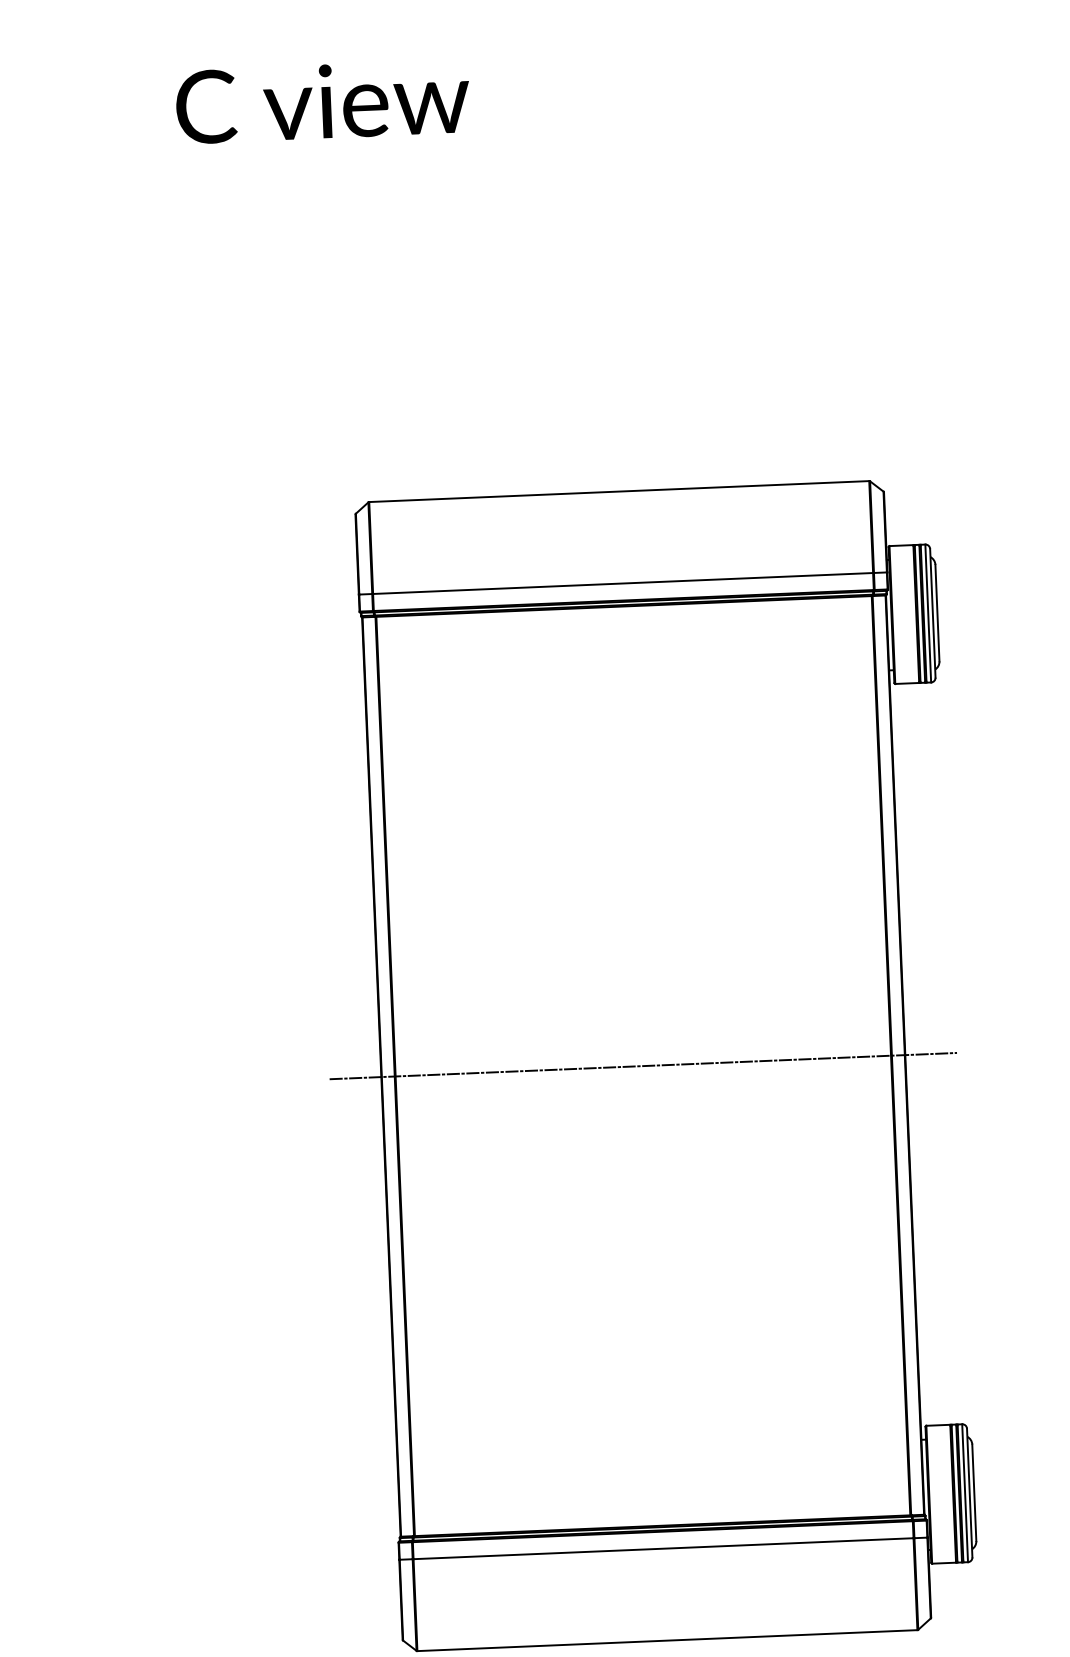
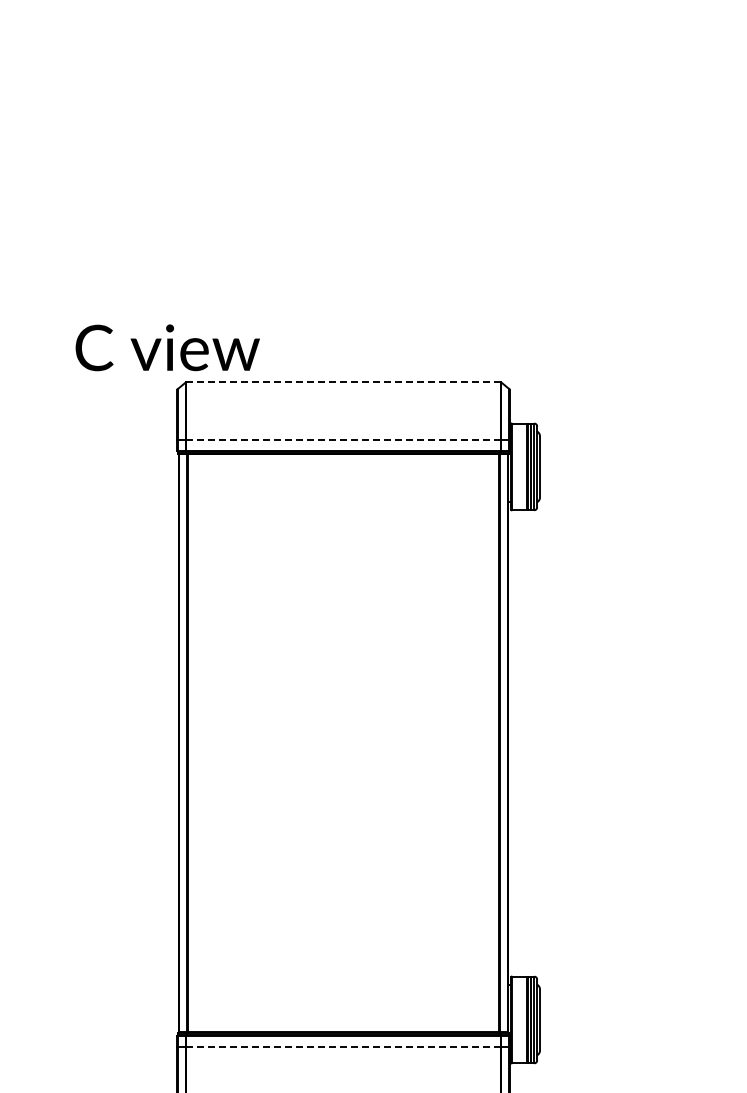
text: (322, 101) -> (167, 347), moved
line: (619, 492) -> (343, 382), solid -> dashed
line: (624, 584) -> (344, 440), solid -> dashed
line: (643, 1066) -> (343, 743), removed
line: (663, 1548) -> (343, 1046), solid -> dashed

